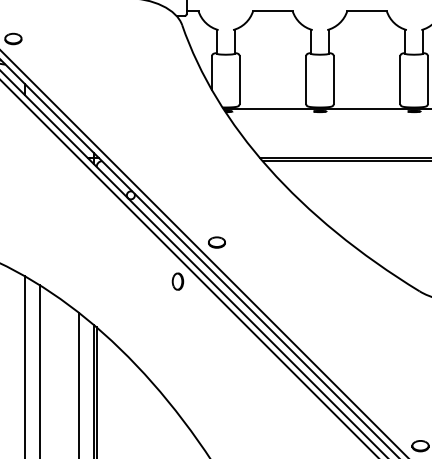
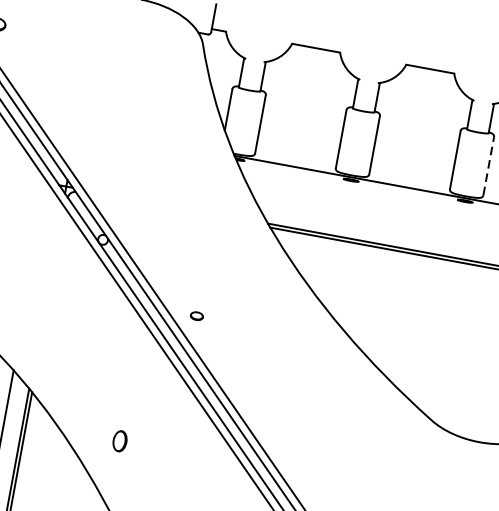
line: (427, 80) -> (488, 166), solid -> dashed
part: (216, 242) -> (196, 316), size x0.6
part: (177, 281) -> (119, 441), moved

